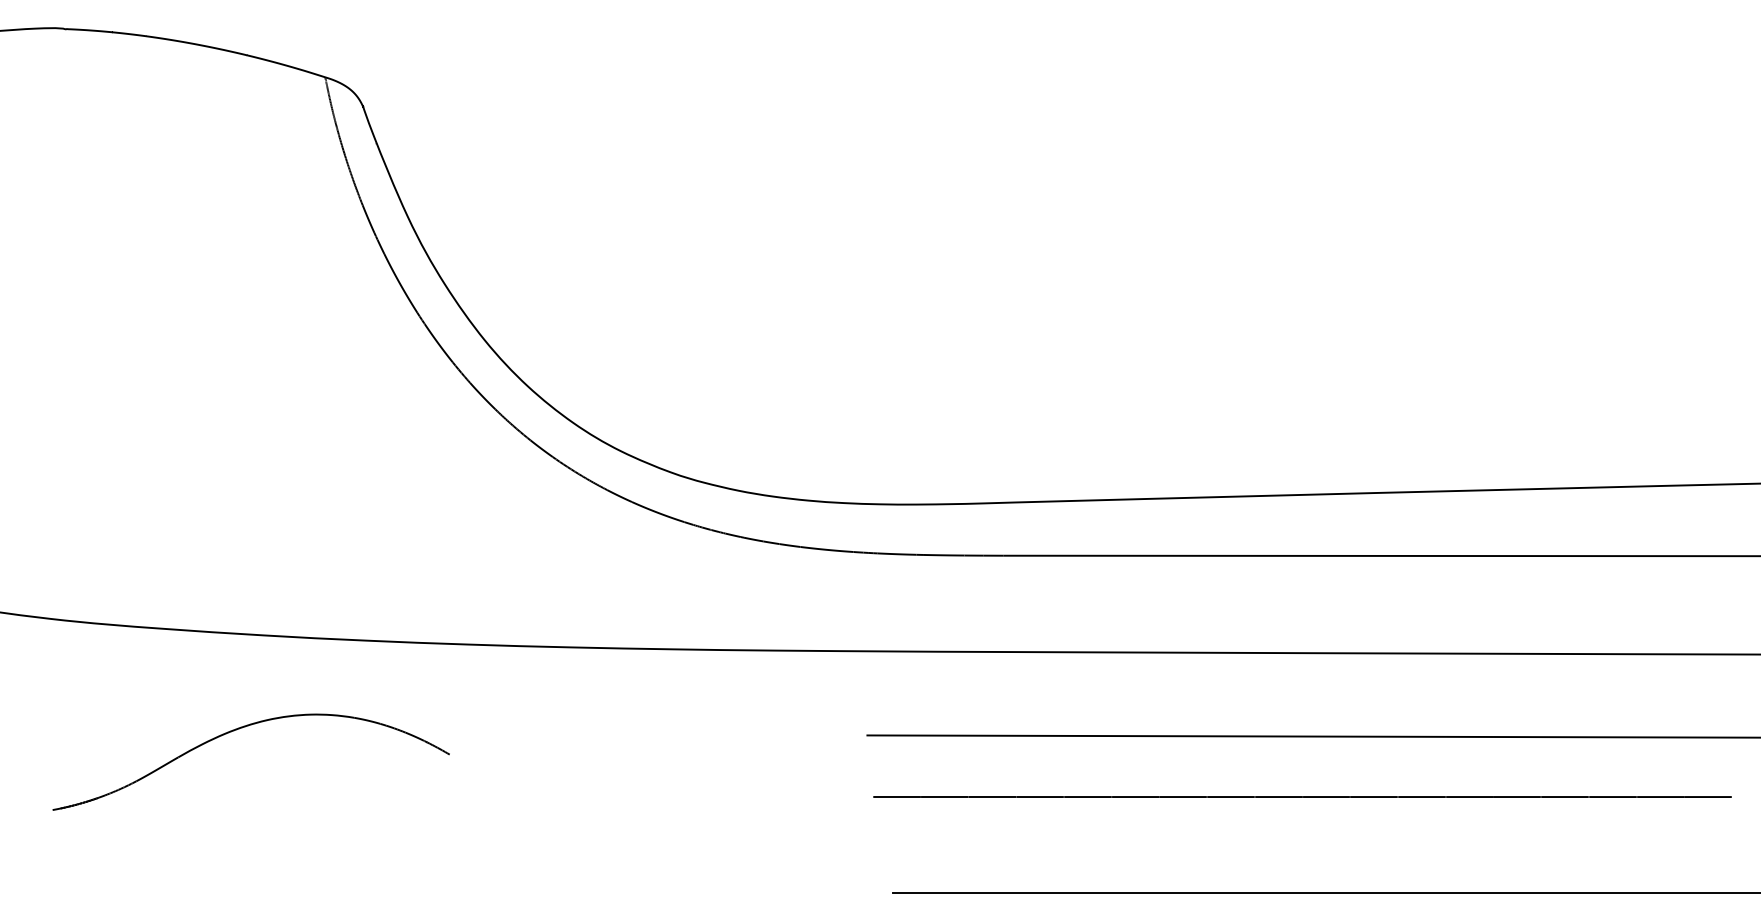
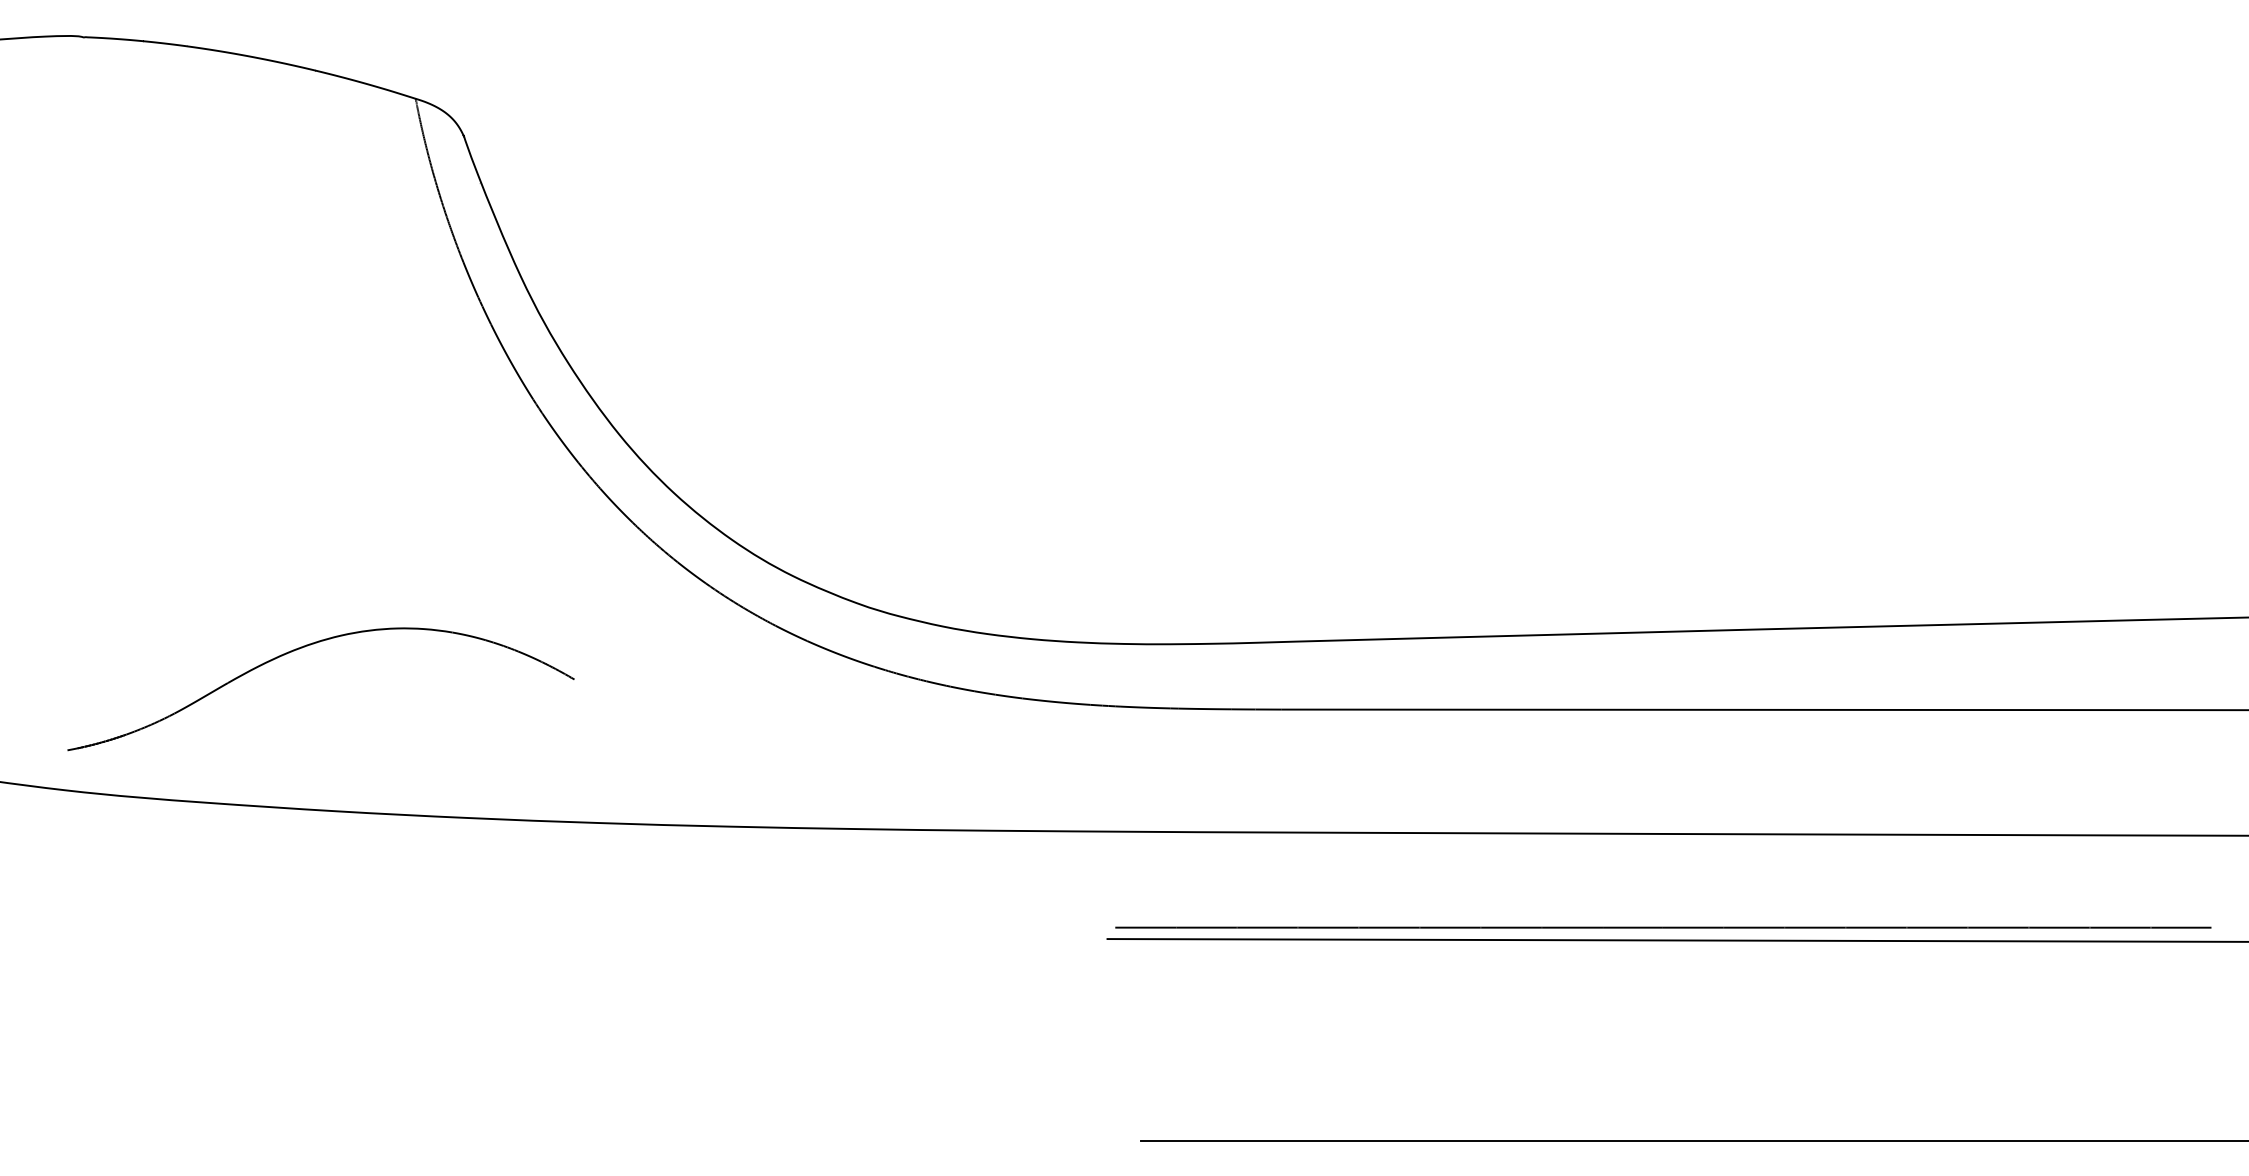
part: (239, 729) -> (305, 647), moved
line: (1302, 796) -> (1663, 927), moved

